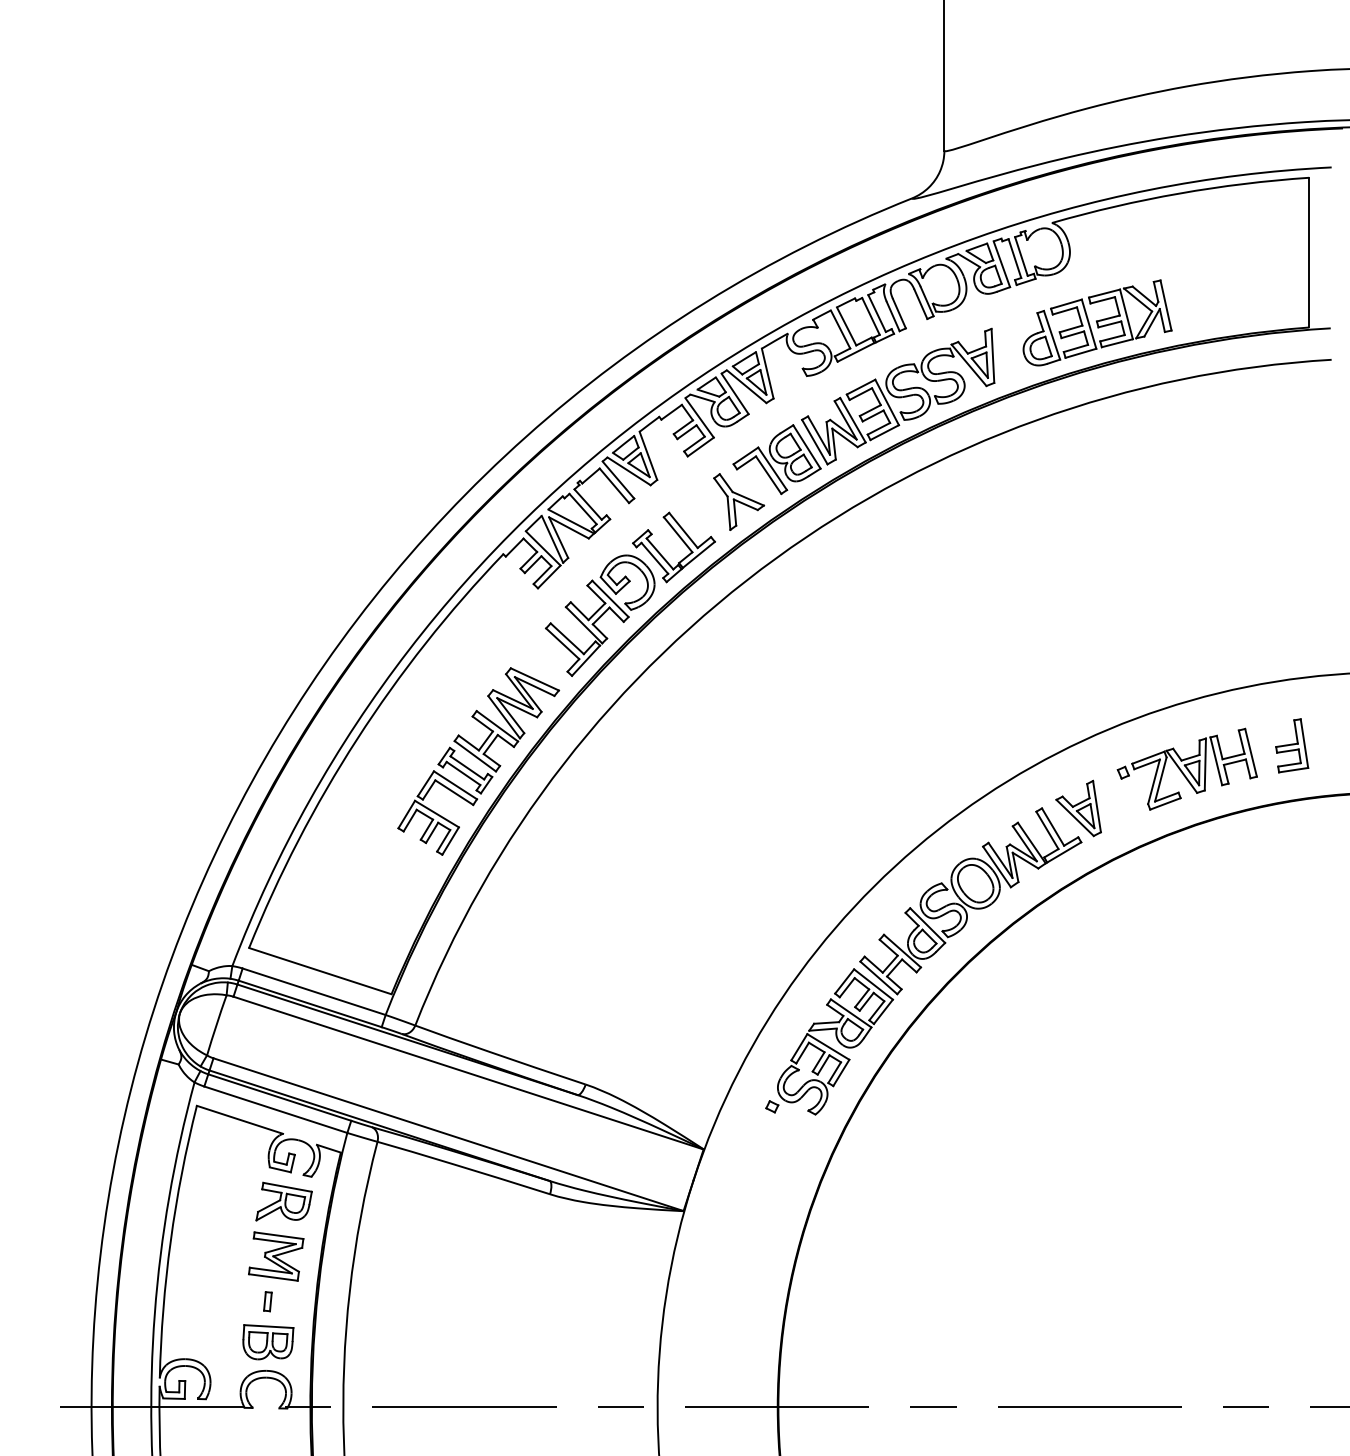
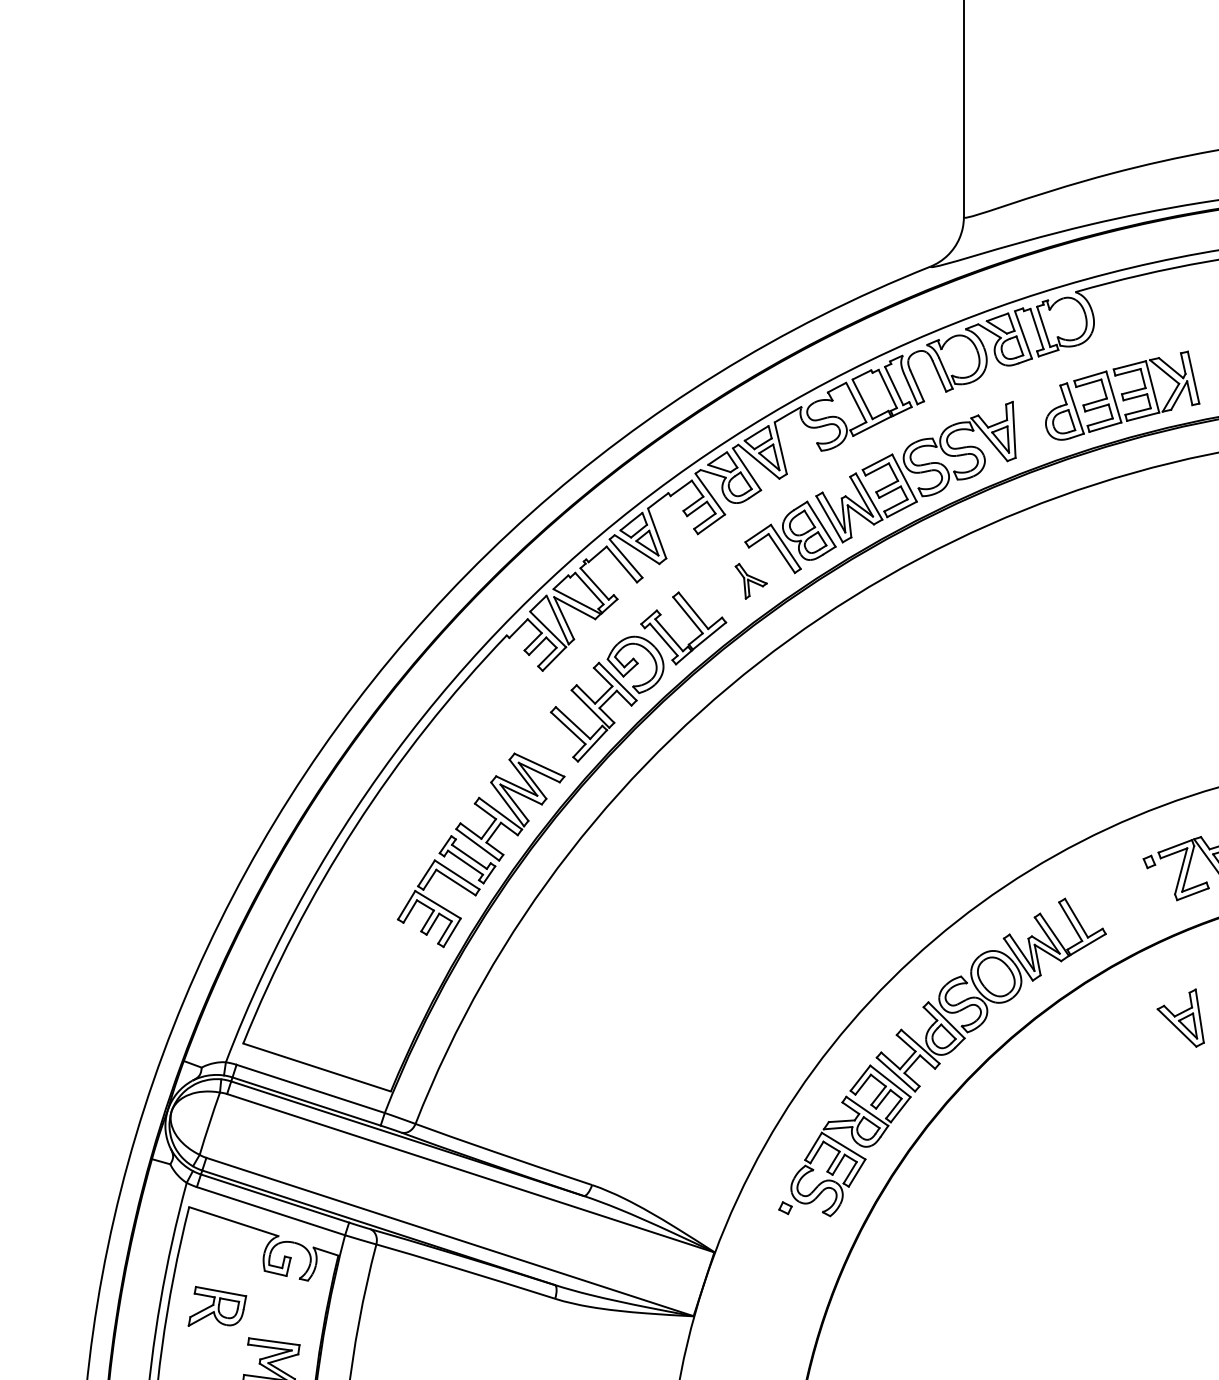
part: (739, 501) -> (751, 580), size x0.6
part: (1078, 808) -> (1180, 1018), moved
part: (283, 1201) -> (216, 1306), moved

